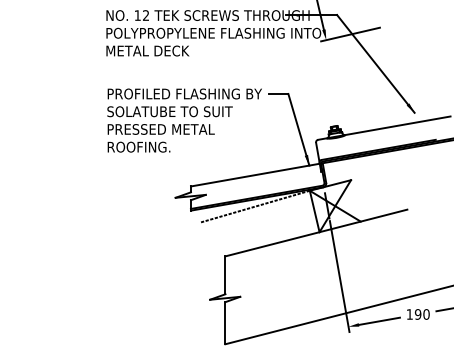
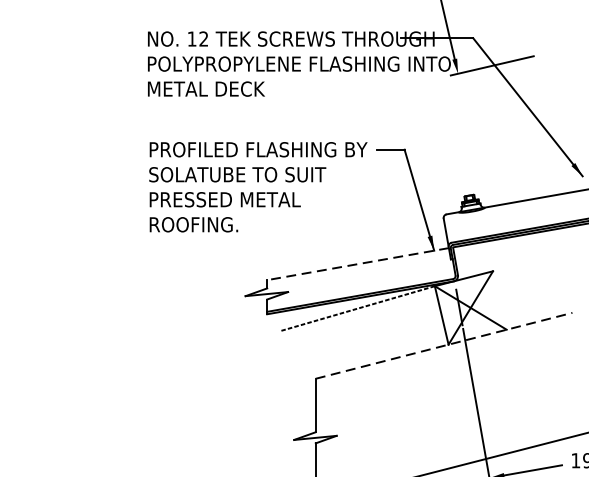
line: (254, 175) -> (356, 264), solid -> dashed
line: (316, 233) -> (444, 346), solid -> dashed

